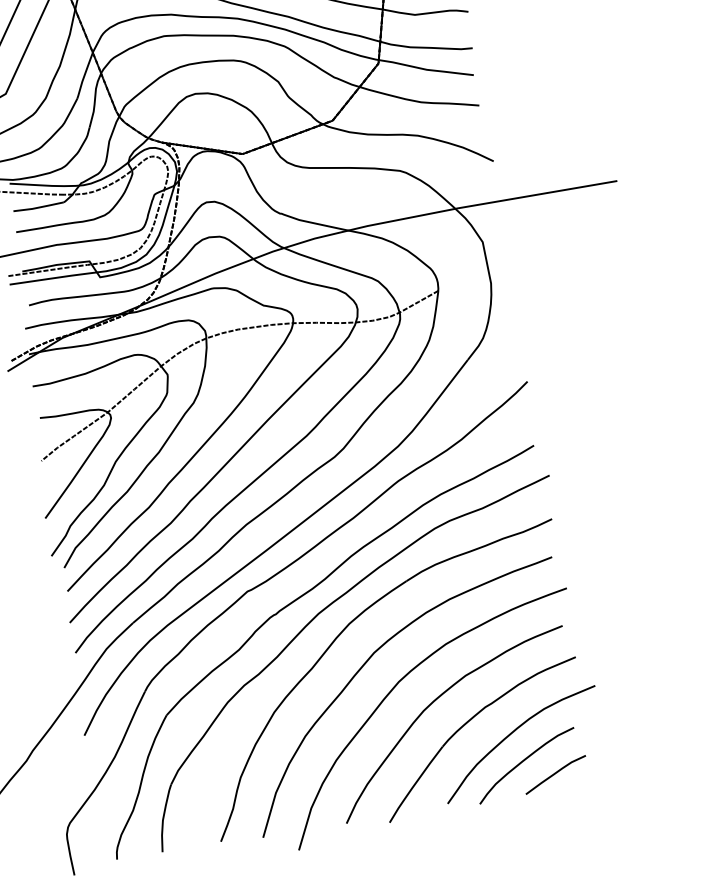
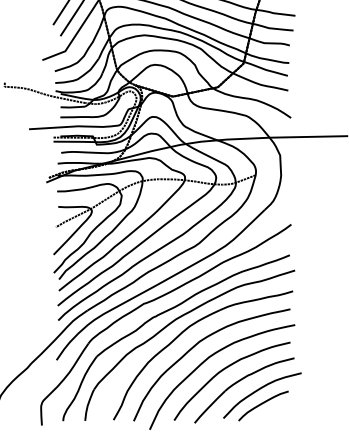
curve: (555, 775) -> (276, 412), removed

